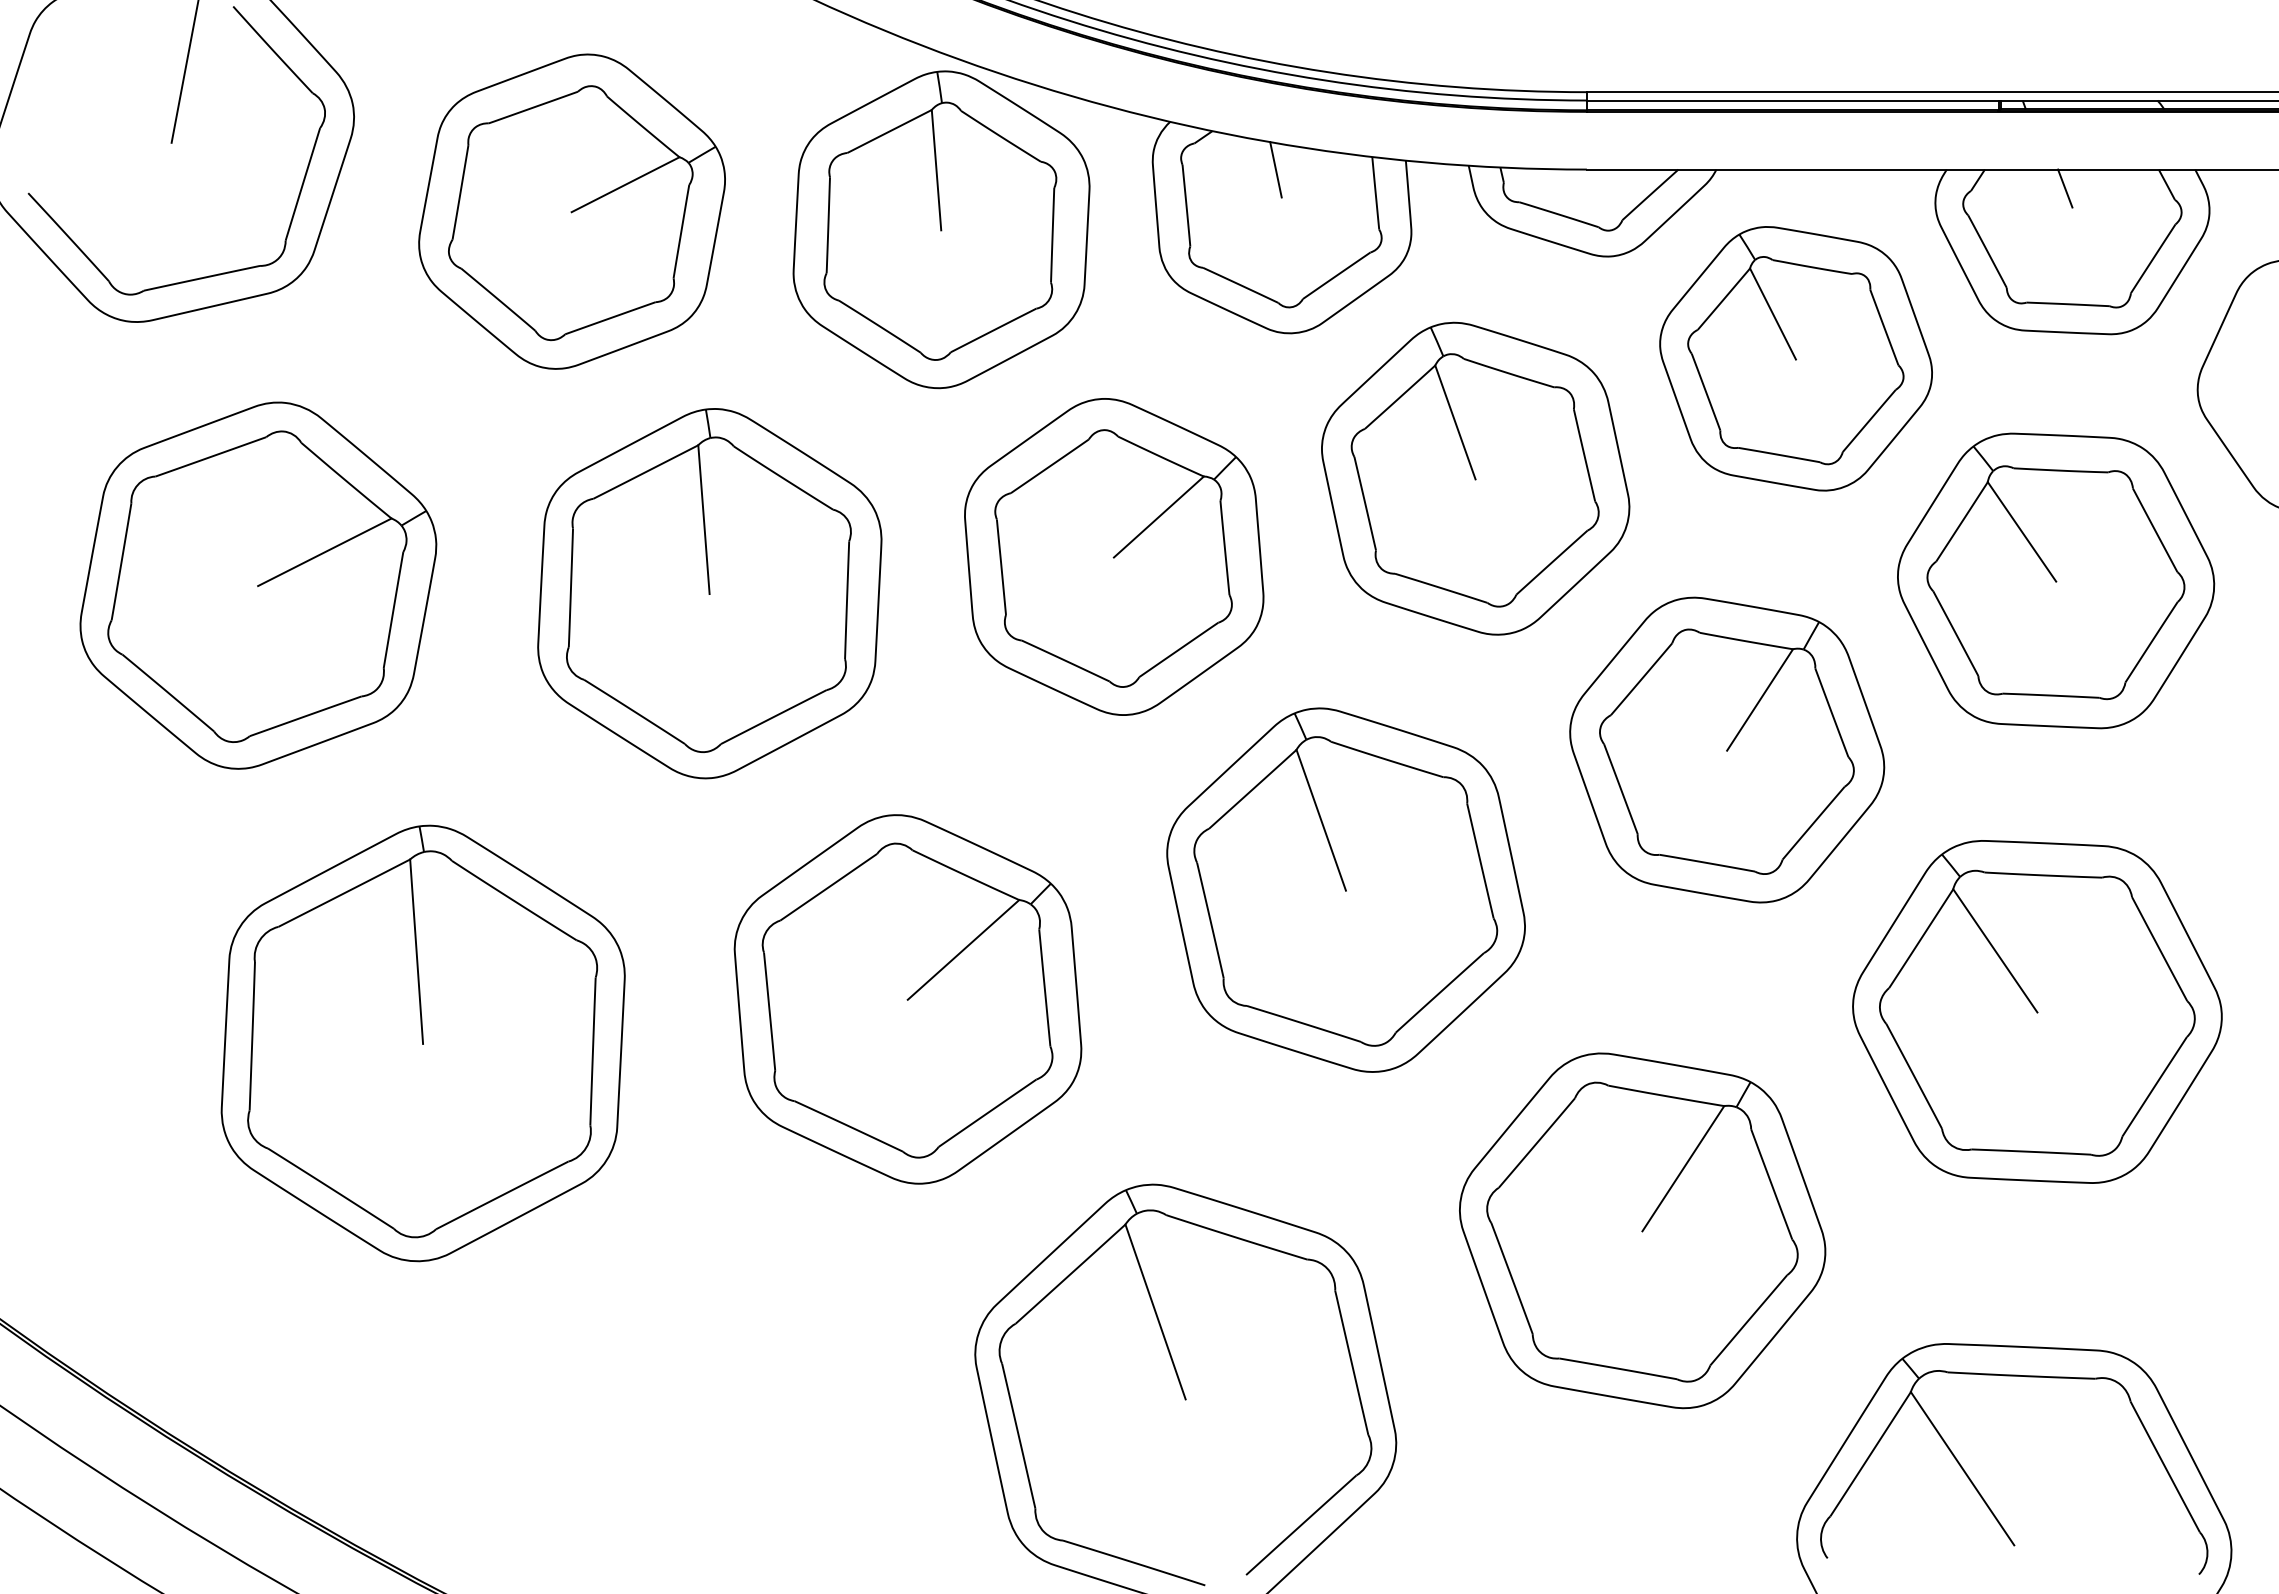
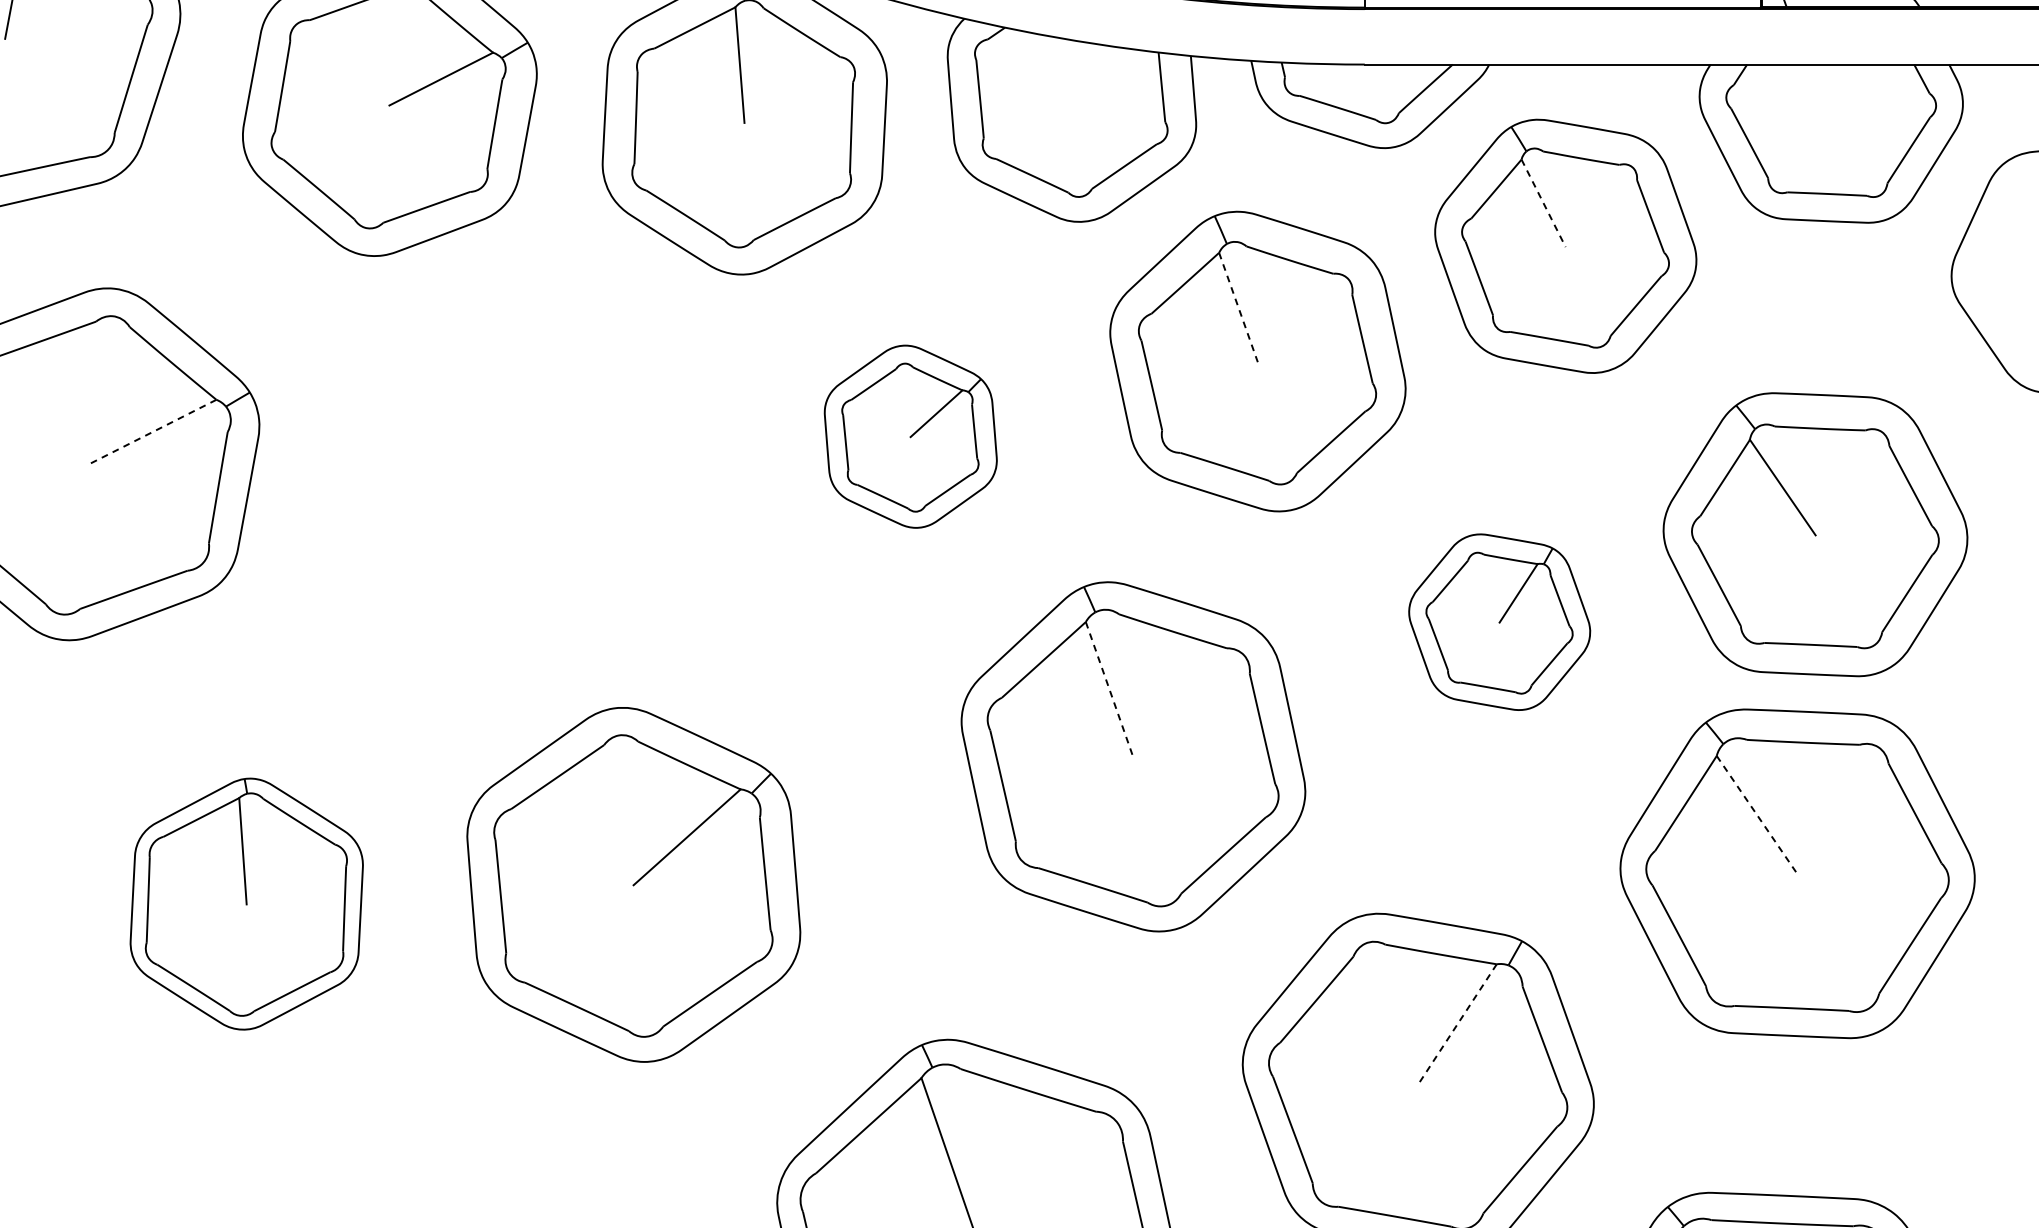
line: (1275, 169) -> (1065, 64), removed
line: (2065, 188) -> (1824, 82), removed
line: (1773, 314) -> (1544, 203), solid -> dashed
line: (1455, 422) -> (1238, 307), solid -> dashed
line: (324, 552) -> (152, 432), solid -> dashed
part: (1114, 556) -> (910, 436), size x0.6
part: (2056, 580) -> (1815, 534), moved
part: (709, 593) -> (521, 471), removed
part: (1727, 749) -> (1499, 621), size x0.6
line: (1321, 820) -> (1109, 689), solid -> dashed
line: (1995, 950) -> (1757, 814), solid -> dashed
part: (907, 999) -> (633, 884), moved
part: (422, 1043) -> (246, 904), size x0.6
line: (1683, 1168) -> (1457, 1024), solid -> dashed

